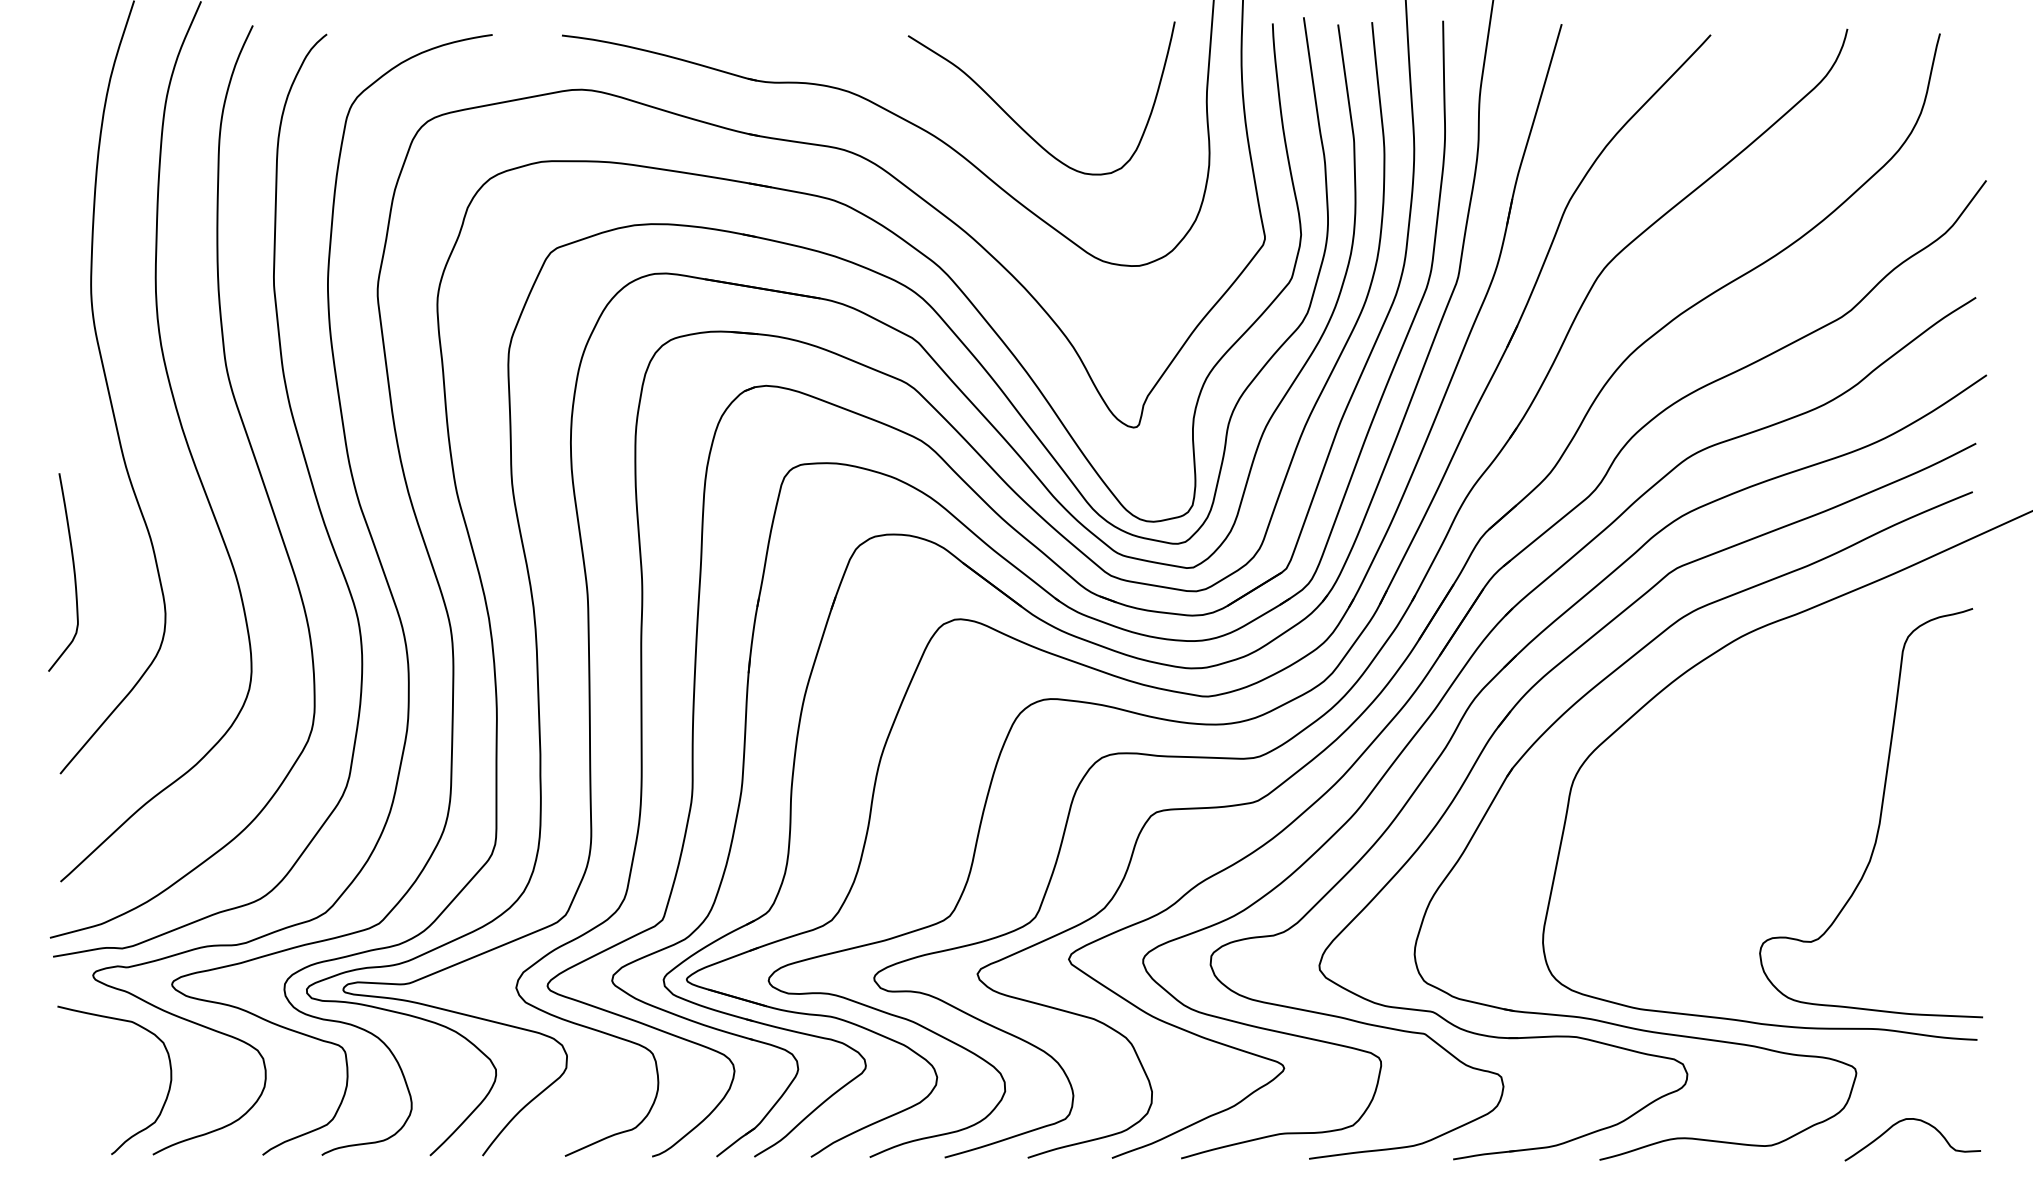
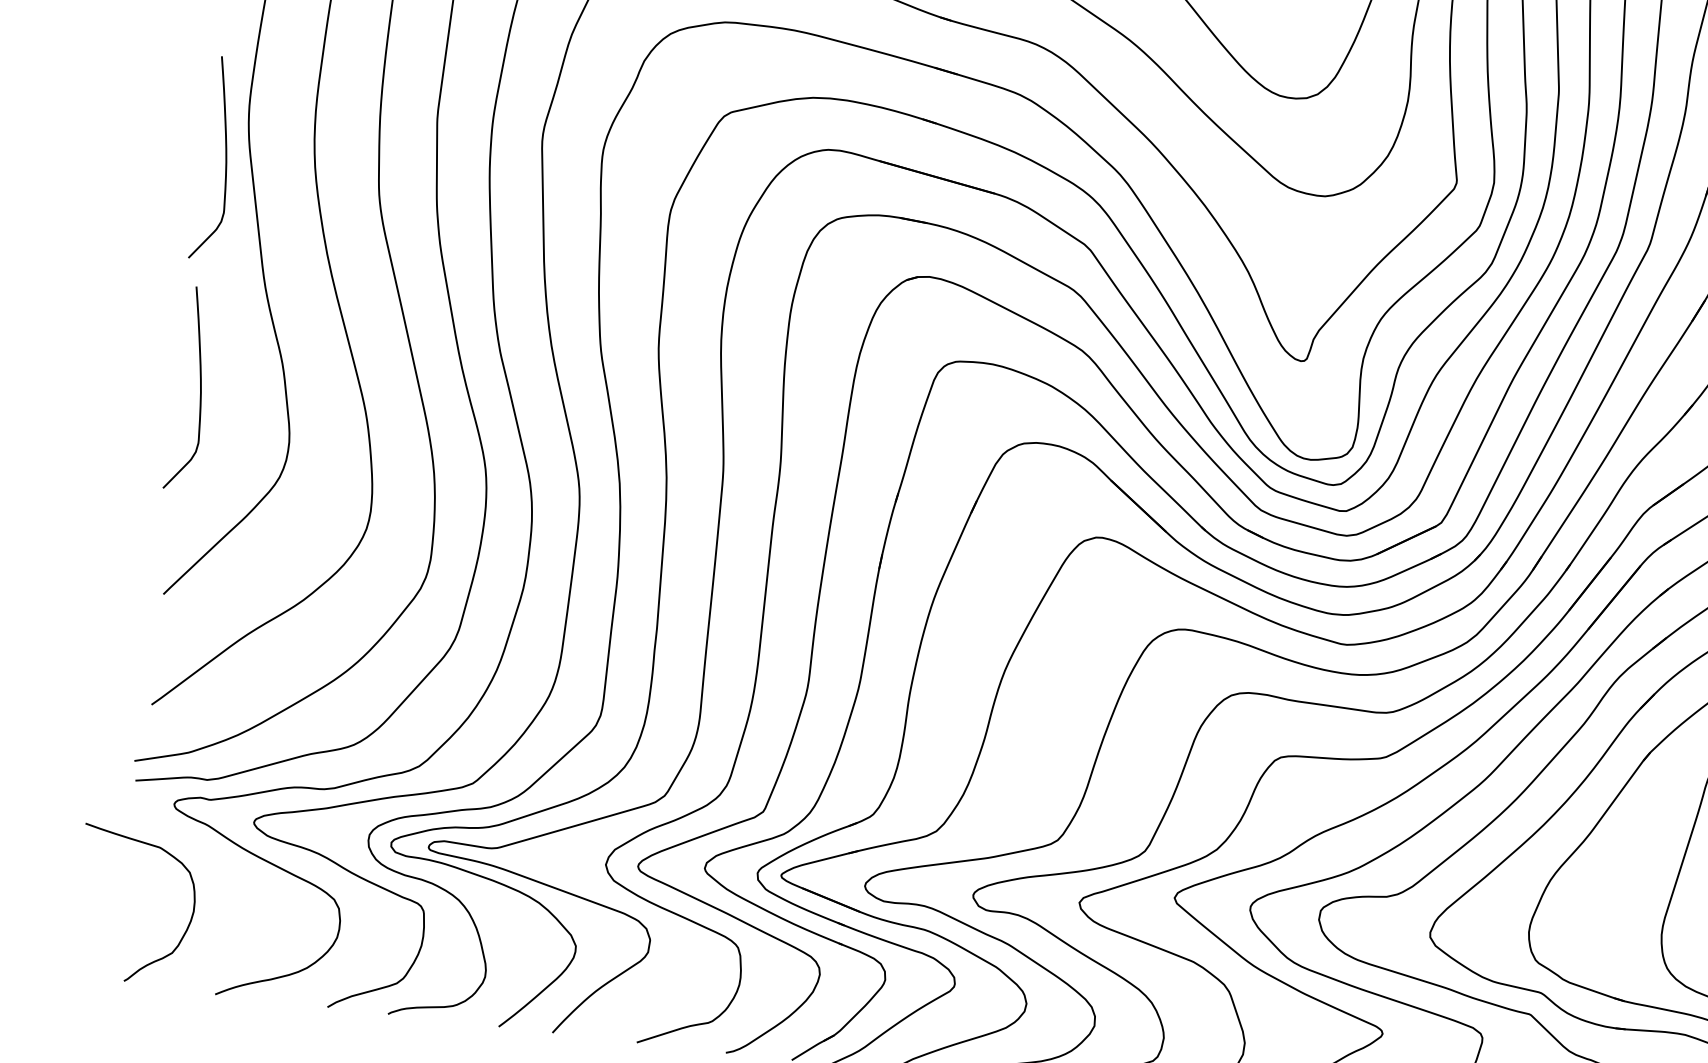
curve: (73, 347) -> (225, 159), added
curve: (166, 1095) -> (187, 926), moved

